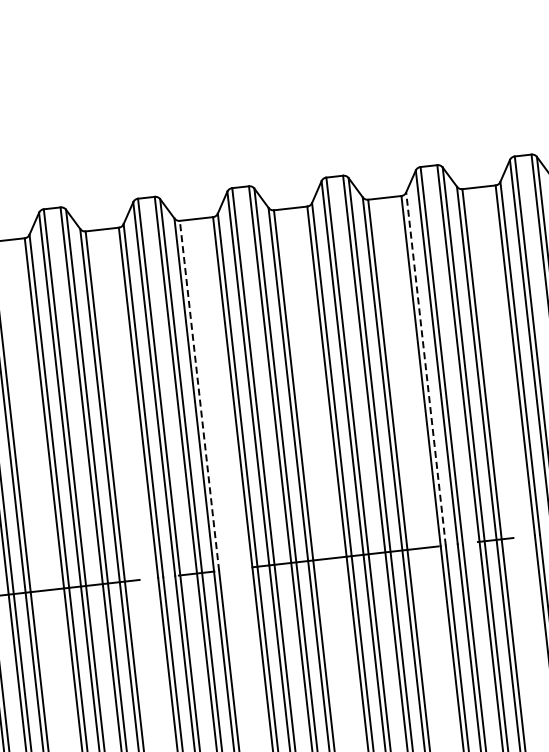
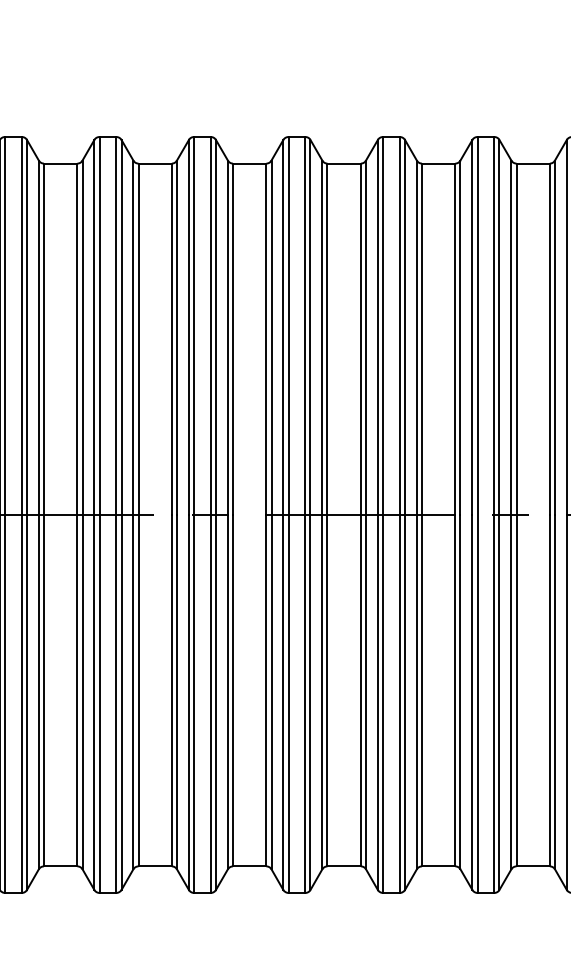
line: (426, 368) -> (460, 337), dashed -> solid
line: (200, 396) -> (233, 339), dashed -> solid

